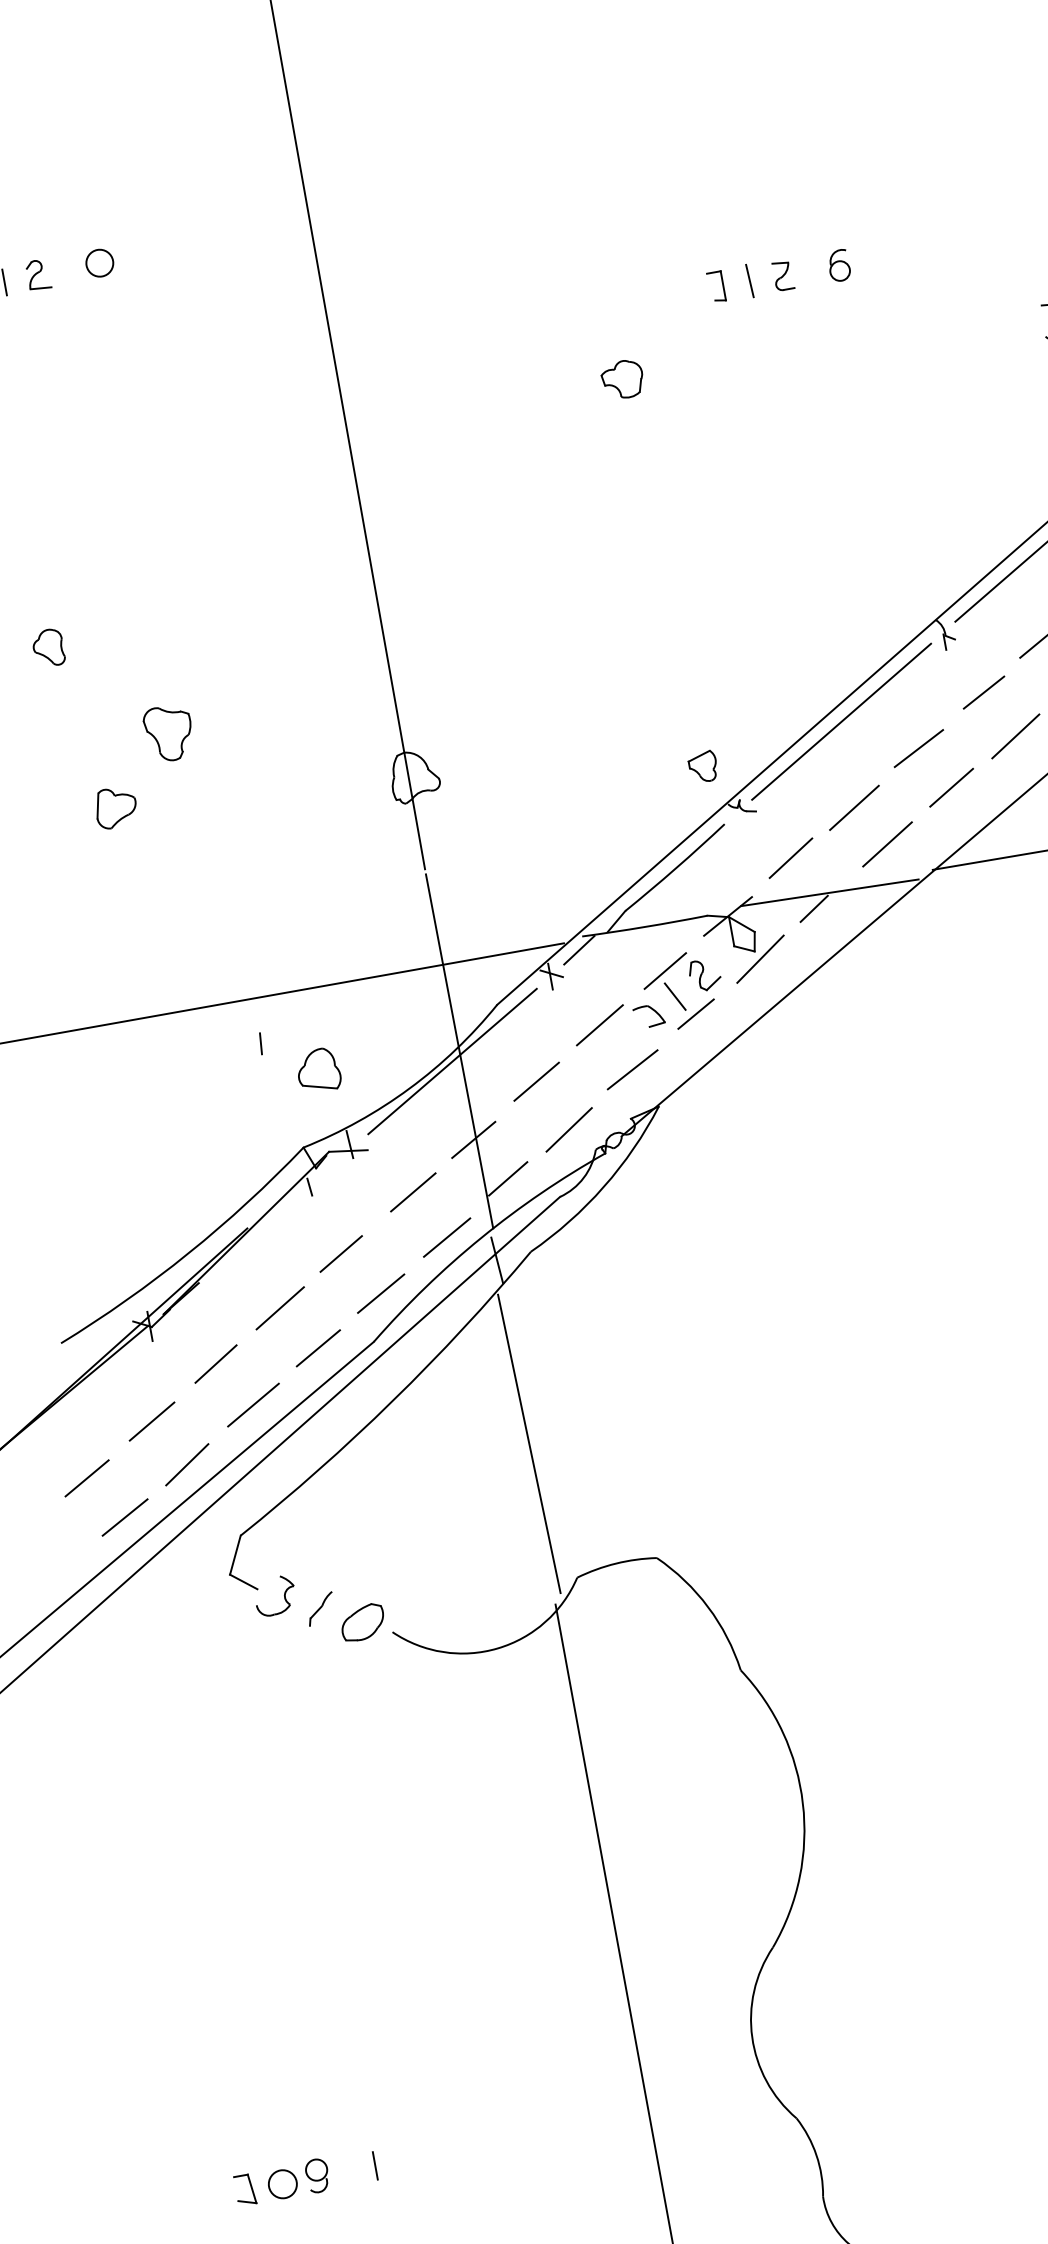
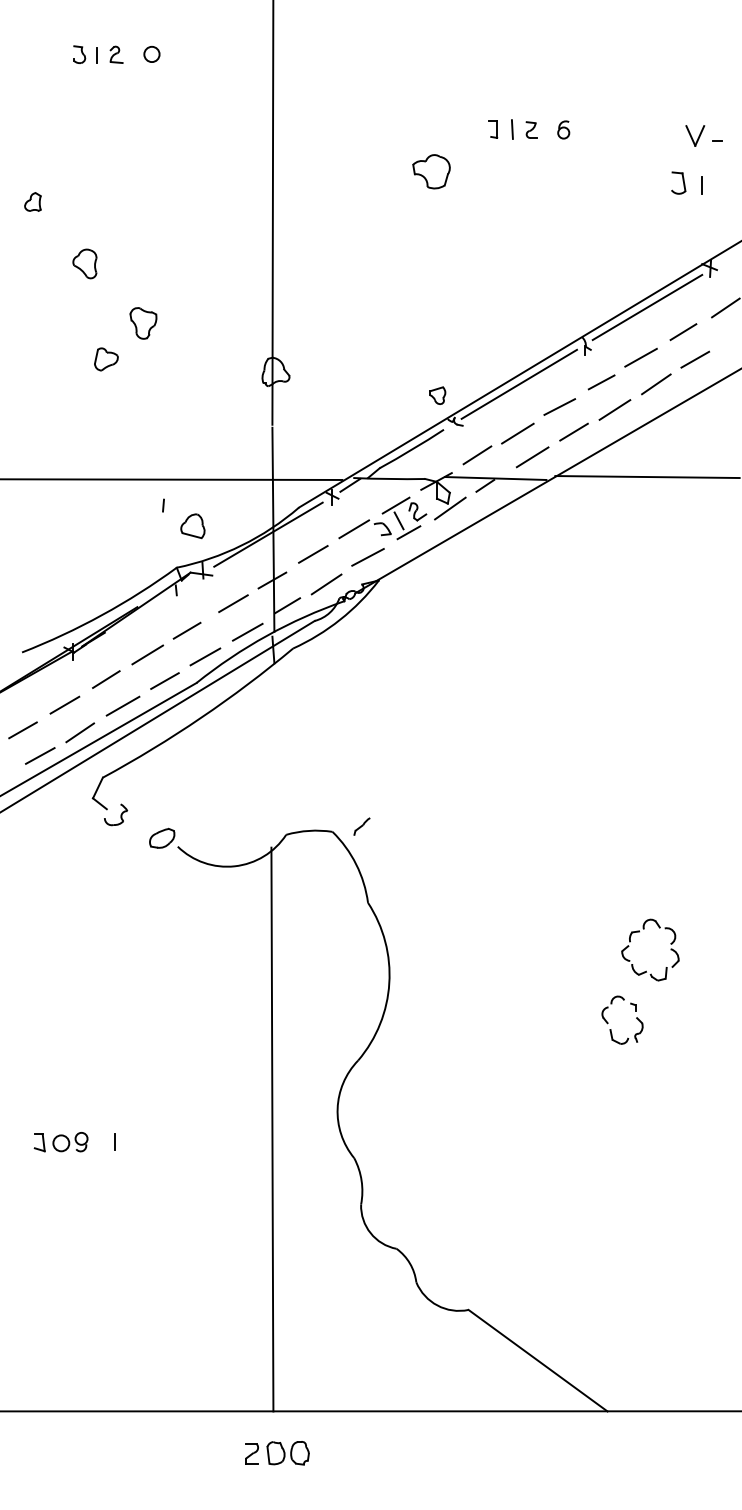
part: (622, 379) -> (431, 171), size x1.6
part: (47, 647) -> (84, 263), size x1.4
line: (528, 1444) -> (272, 755), removed
part: (319, 1609) -> (361, 826), moved

